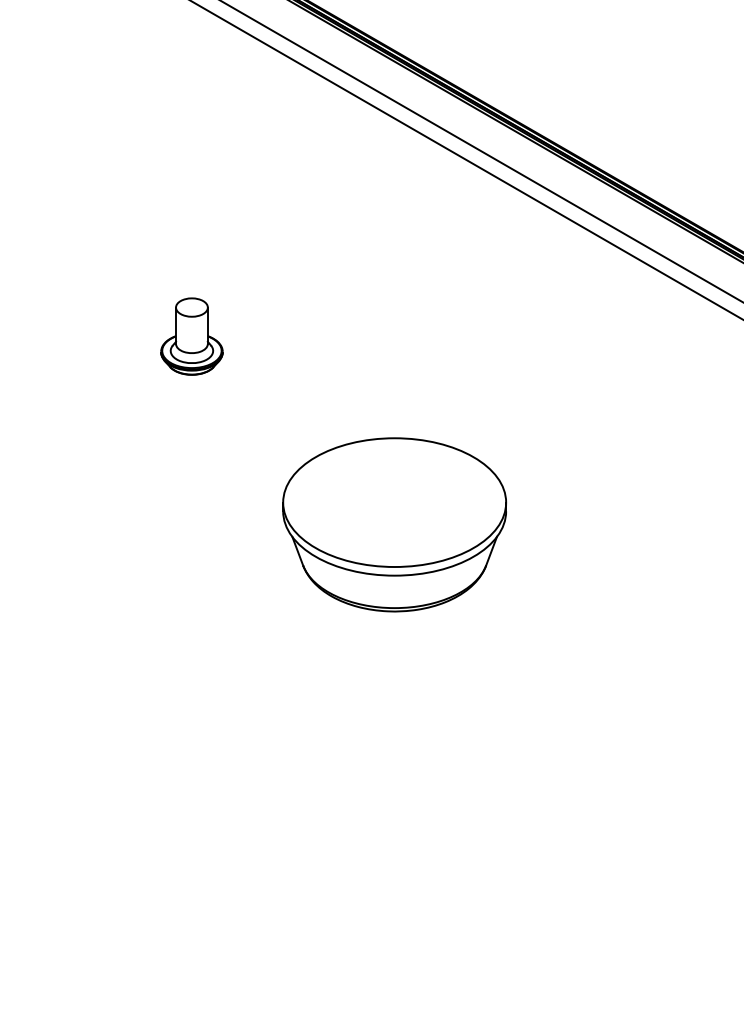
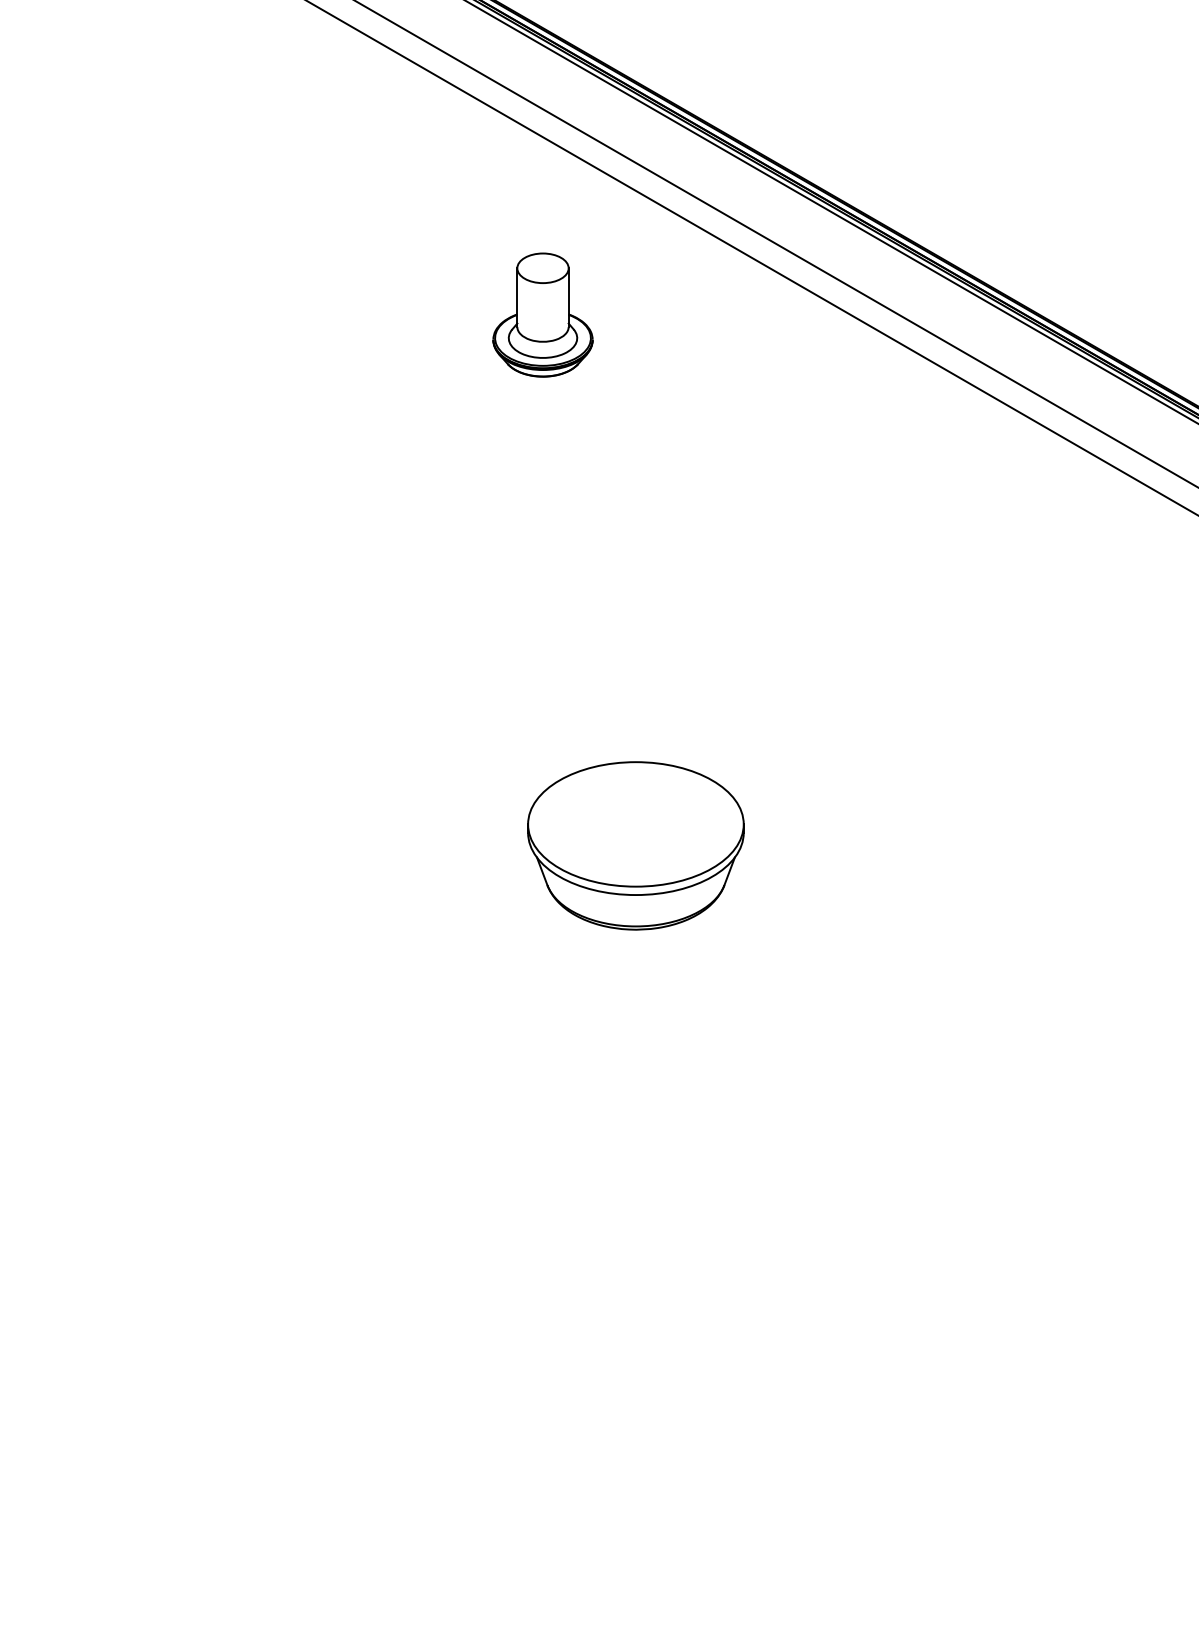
part: (191, 336) -> (542, 314), moved
part: (394, 524) -> (635, 845), size x0.6

